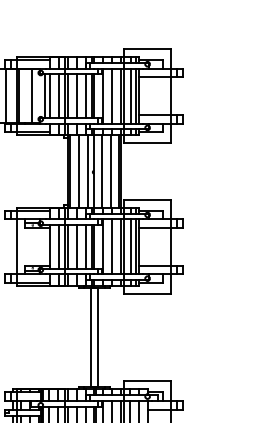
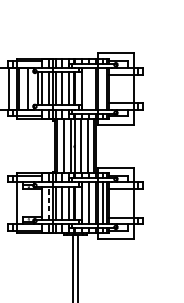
line: (112, 95) -> (89, 88), removed
line: (130, 95) -> (102, 88), removed
line: (58, 246) -> (48, 203), solid -> dashed

